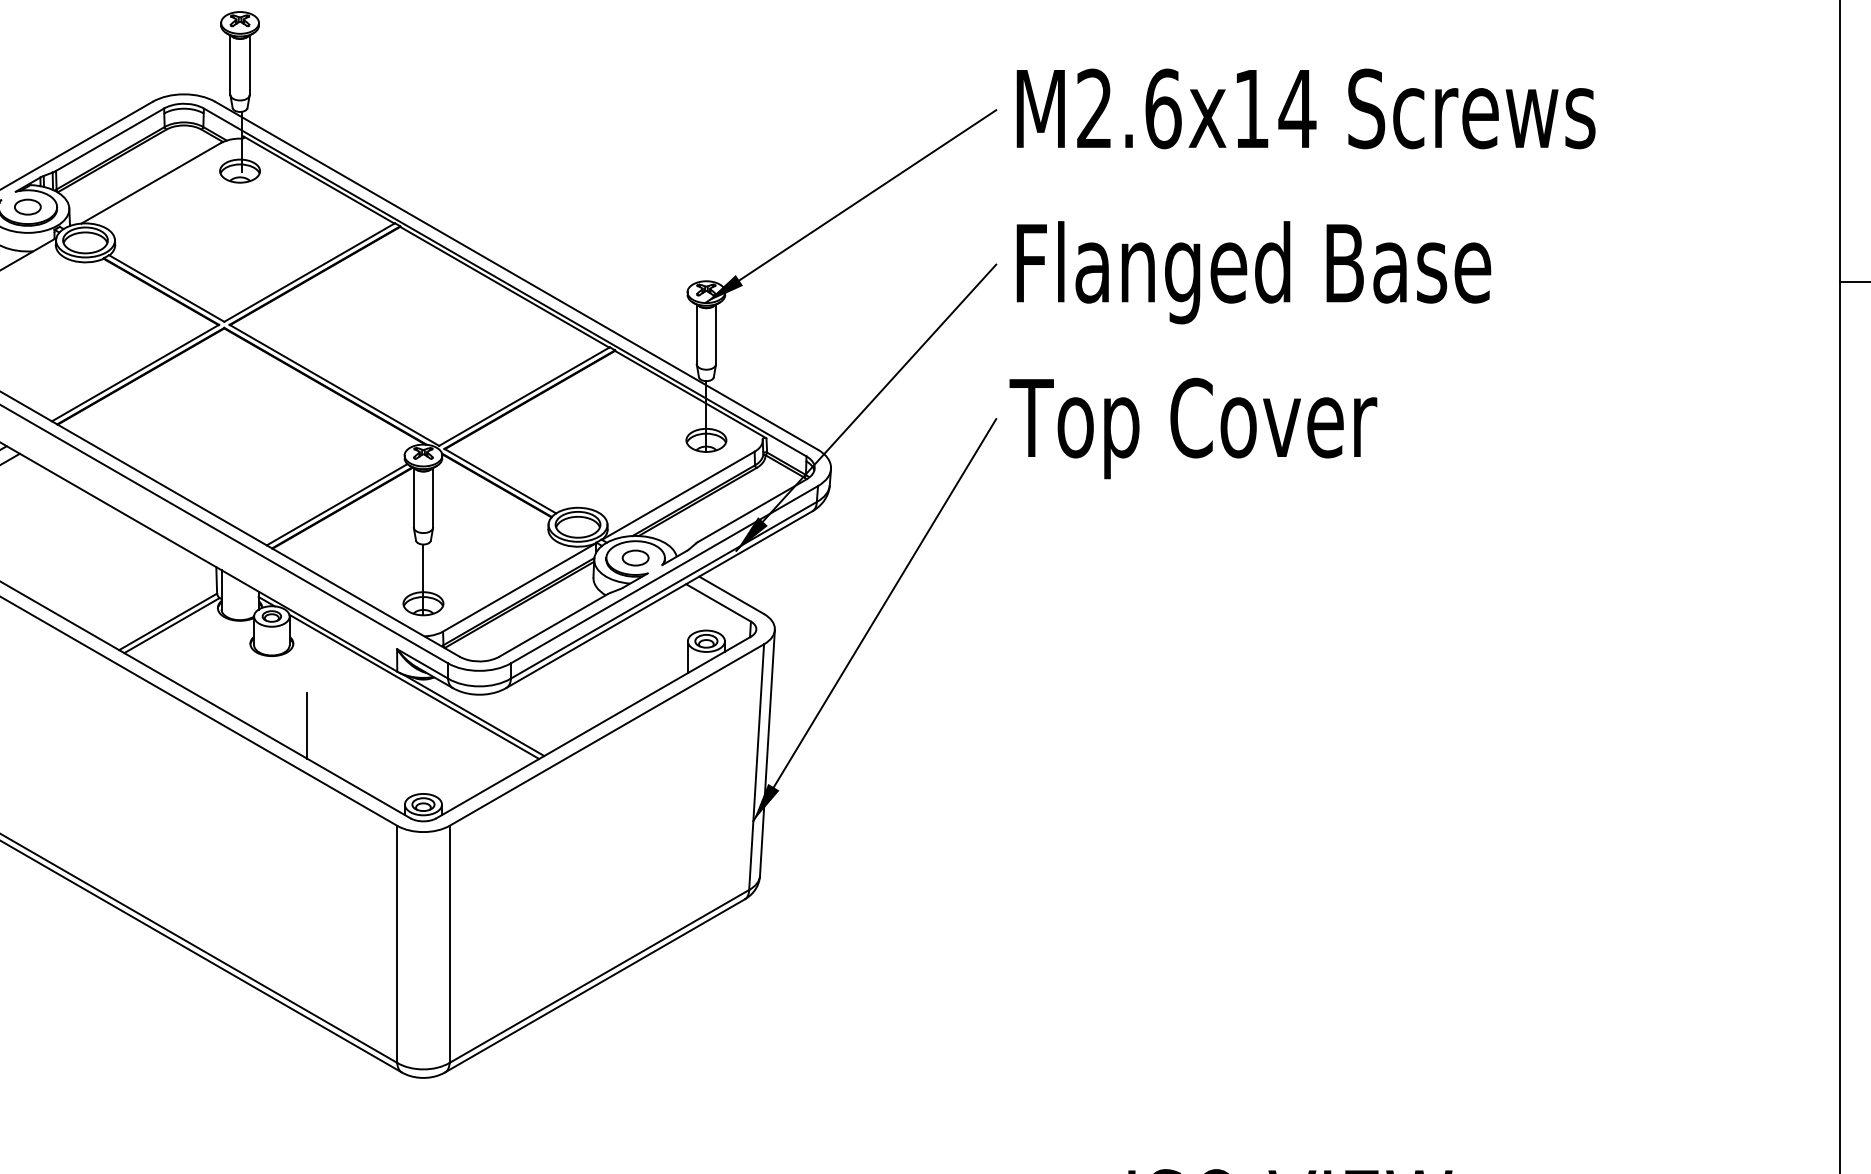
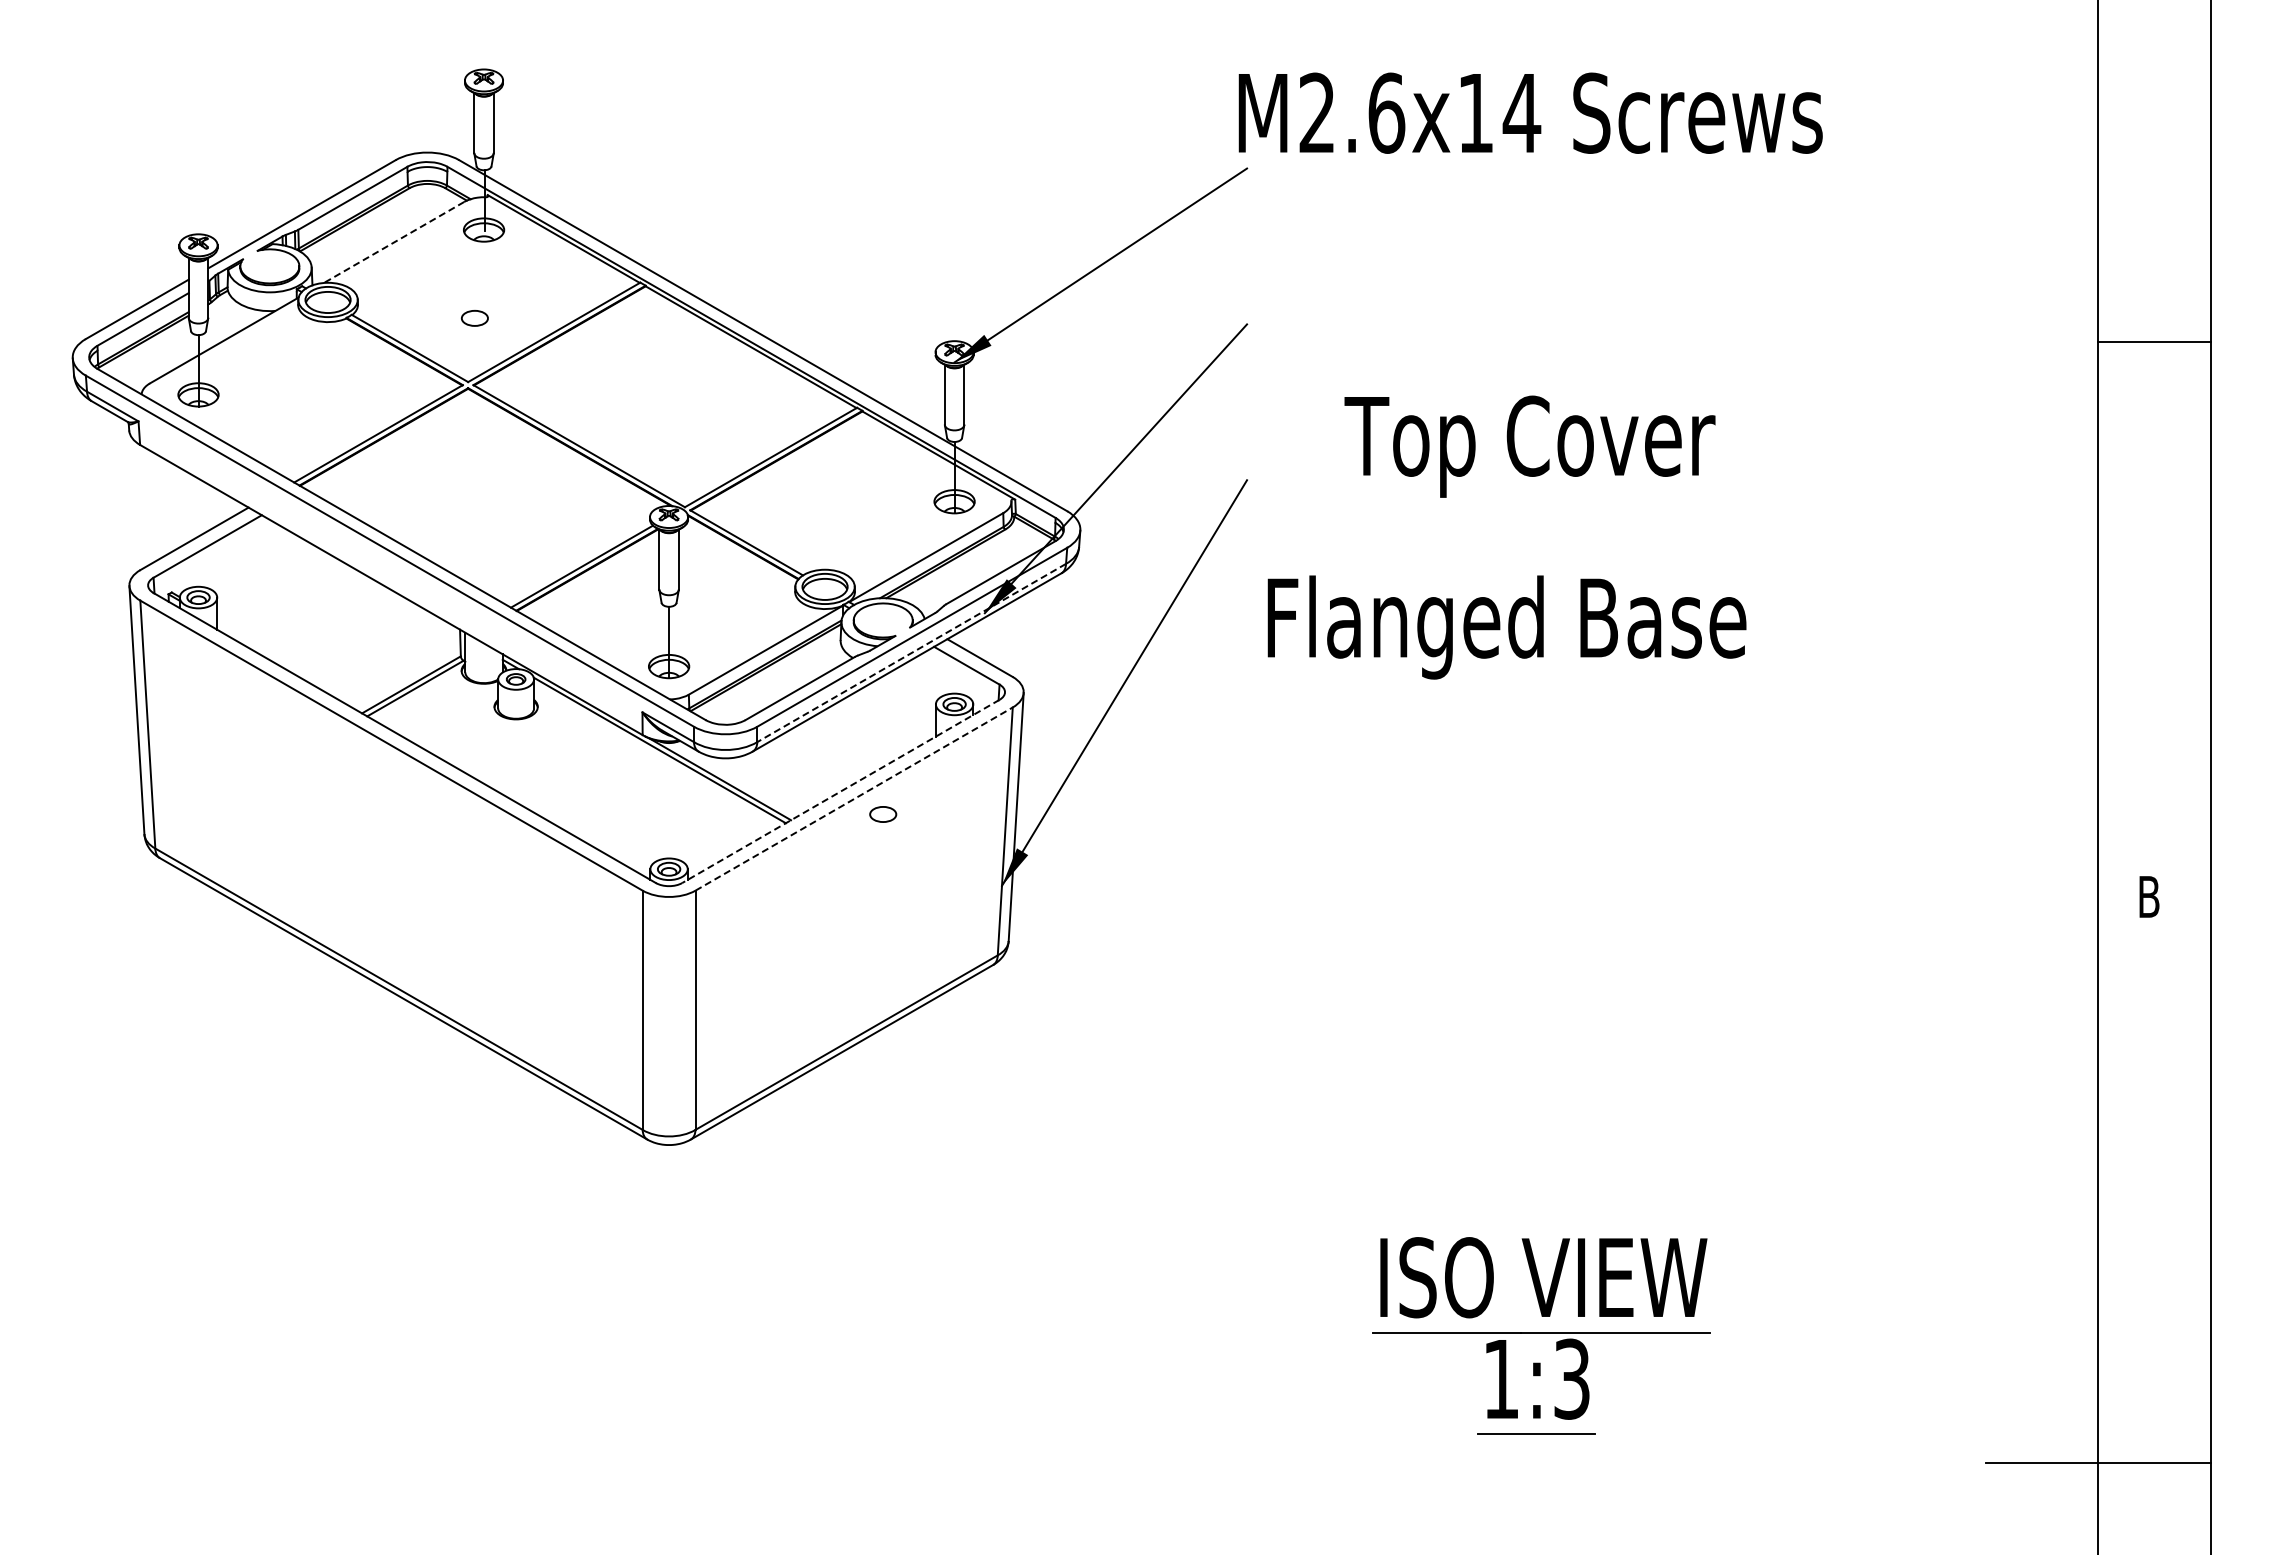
text: (1305, 108) -> (1530, 112), moved
line: (151, 183) -> (394, 242), solid -> dashed
part: (27, 207) -> (474, 318), moved
text: (1253, 272) -> (1506, 627), moved
text: (1192, 428) -> (1529, 446), moved
part: (635, 558) -> (883, 814), moved
line: (663, 590) -> (911, 653), solid -> dashed
line: (306, 725) -> (551, 789), removed
line: (593, 727) -> (840, 791), solid -> dashed
line: (607, 734) -> (854, 798), solid -> dashed

